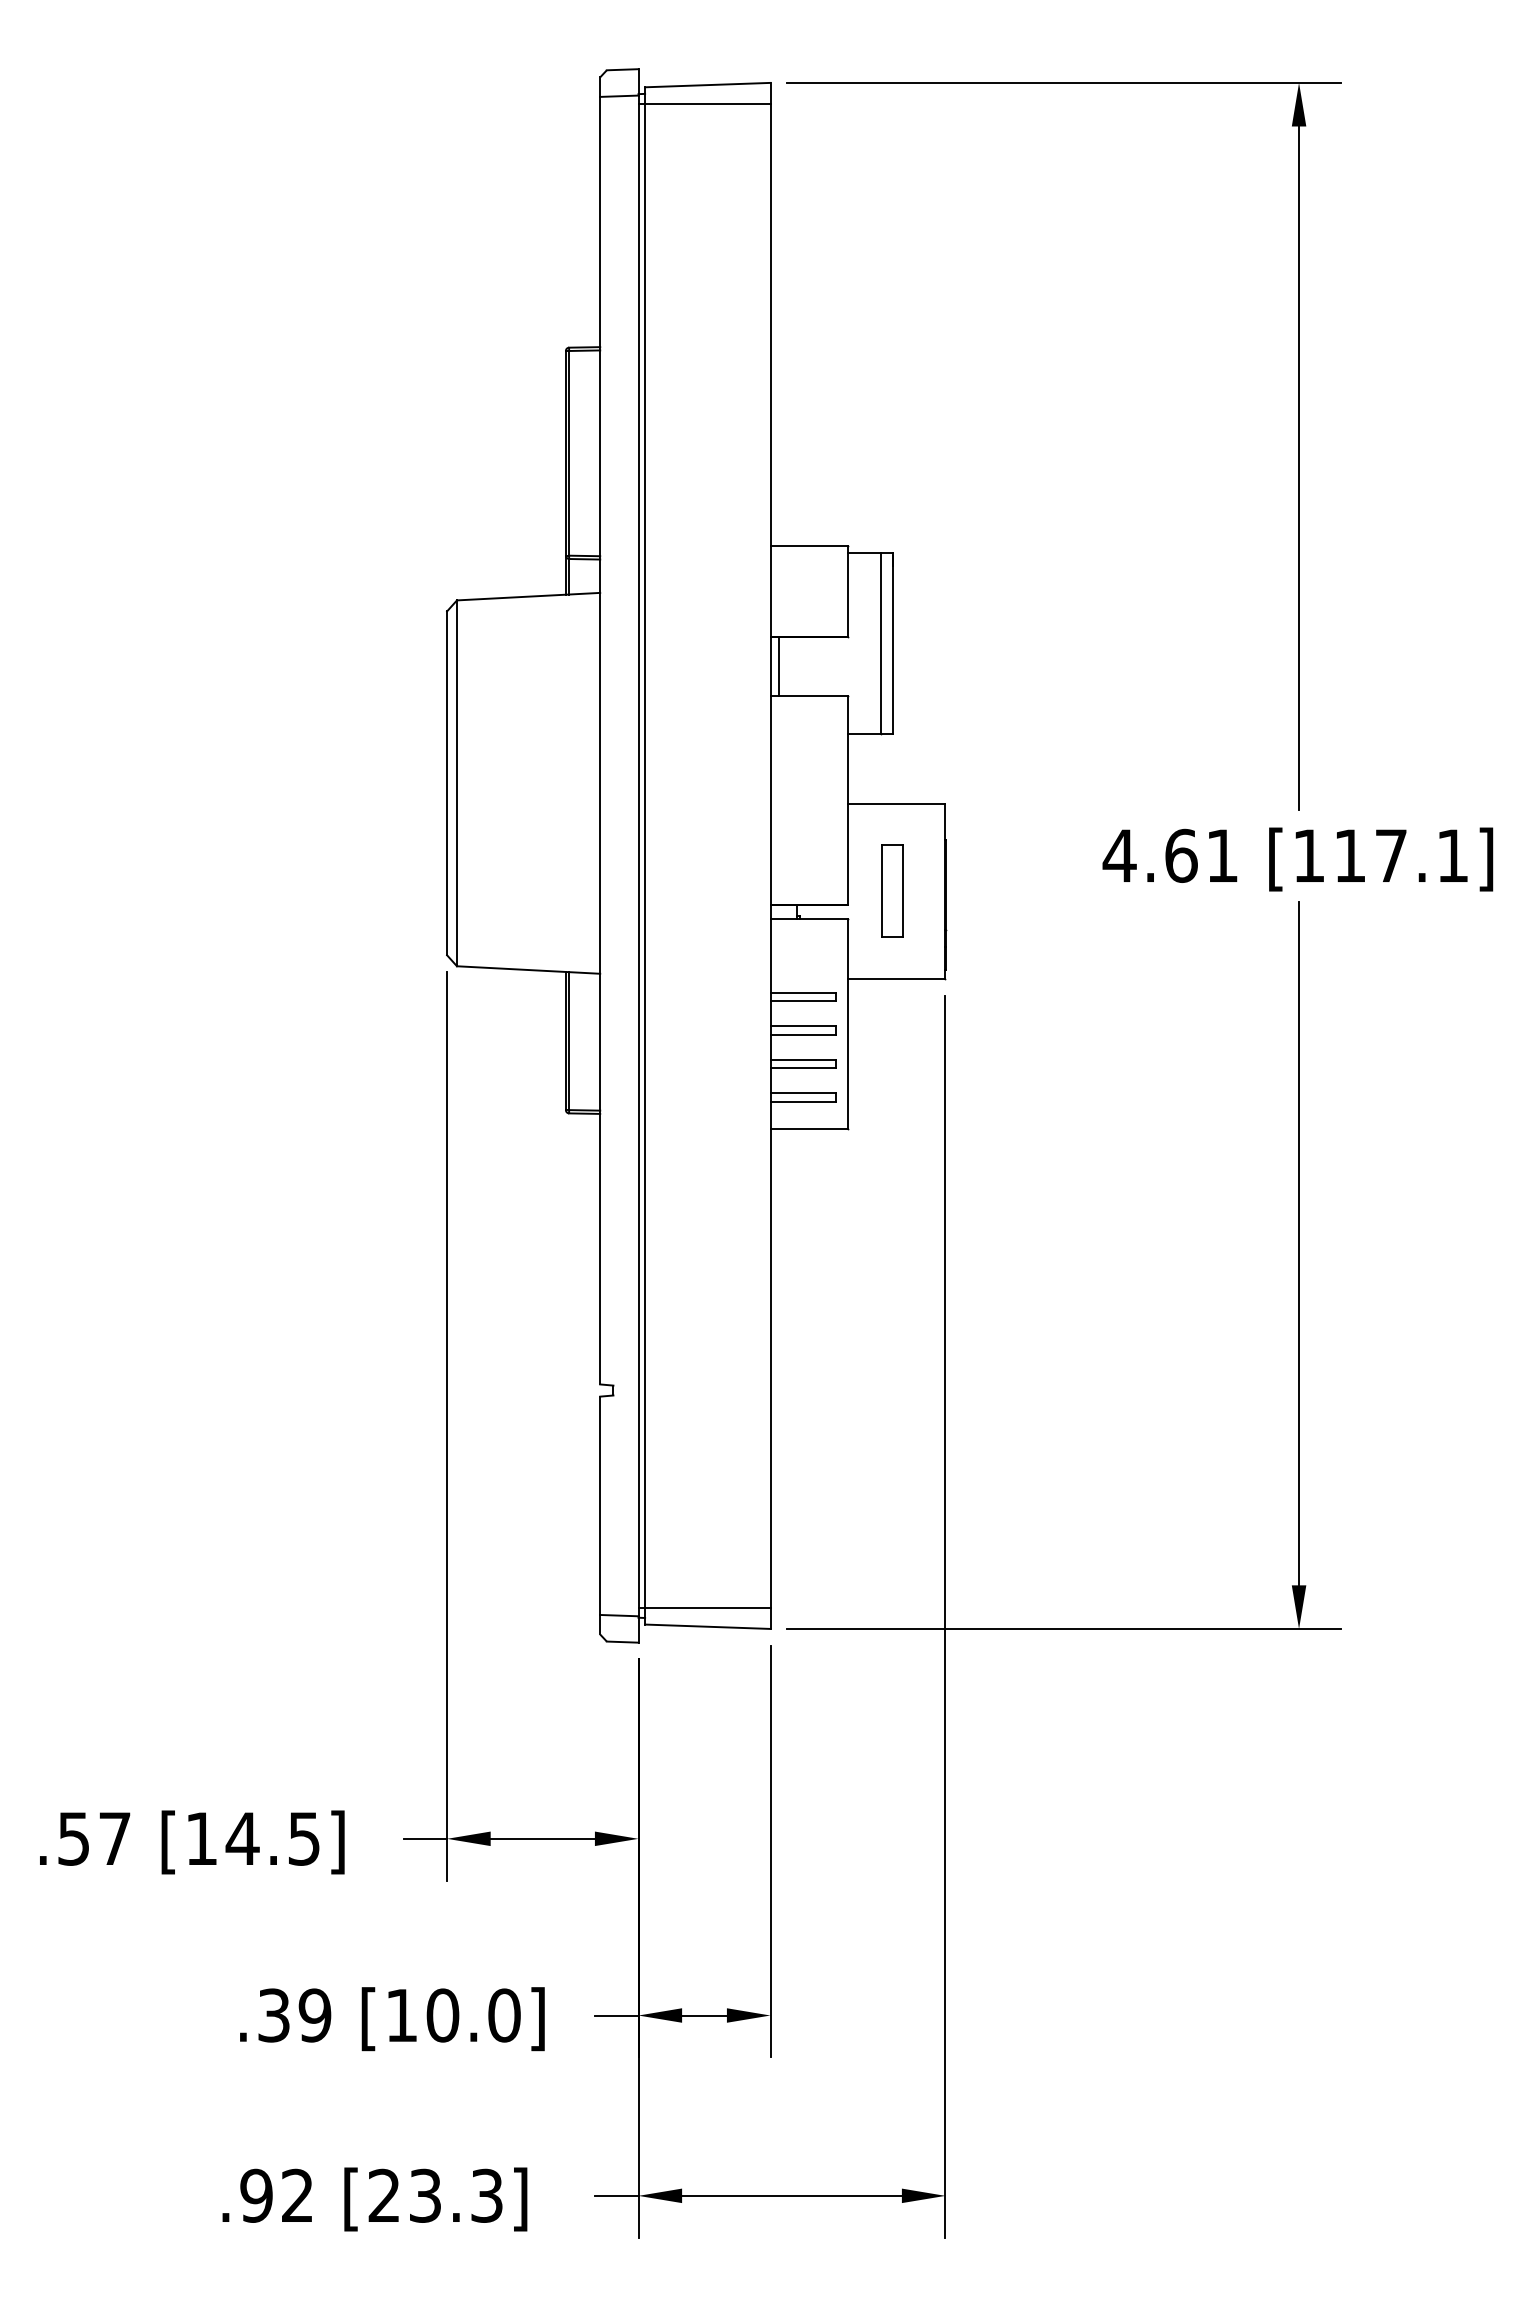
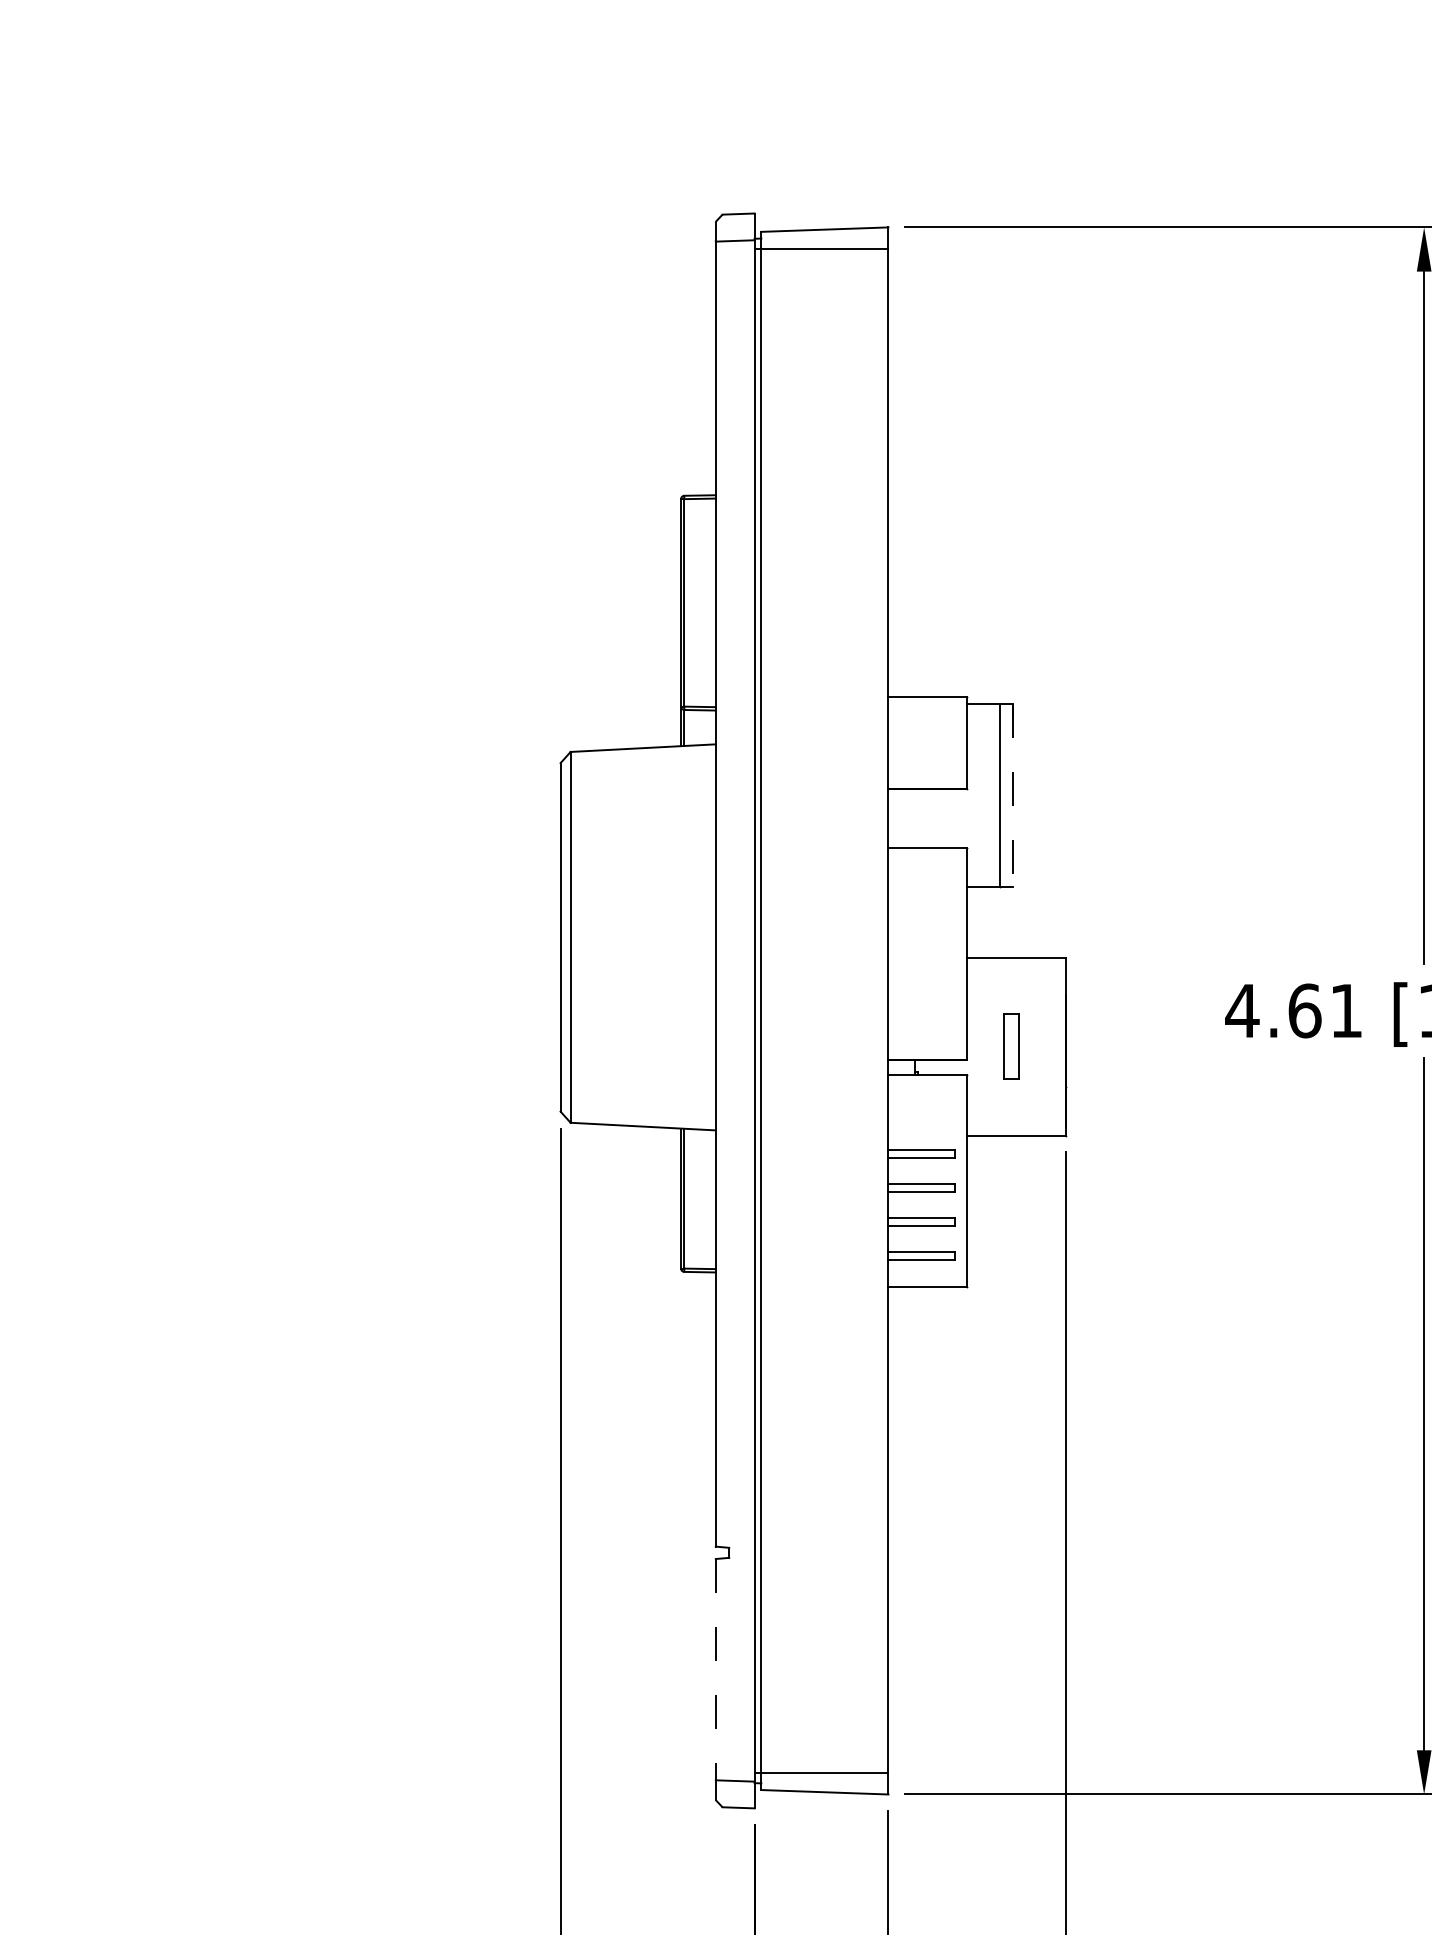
line: (893, 643) -> (1013, 795), solid -> dashed
line: (778, 665) -> (896, 817), removed
part: (892, 890) -> (1012, 1045), size x0.7
line: (600, 1506) -> (716, 1670), solid -> dashed

